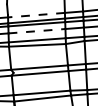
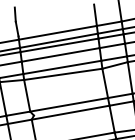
line: (36, 15) -> (57, 33), dashed -> solid
line: (37, 31) -> (61, 55), dashed -> solid

